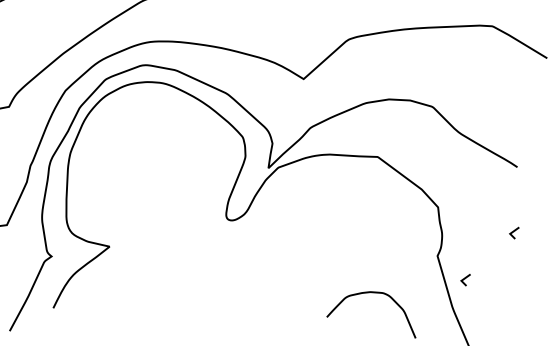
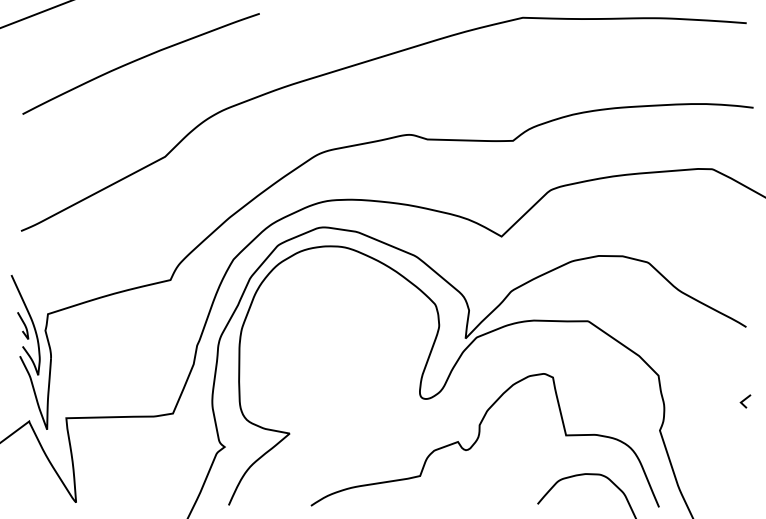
curve: (277, 256) -> (479, 437), added
line: (465, 279) -> (692, 455), removed

